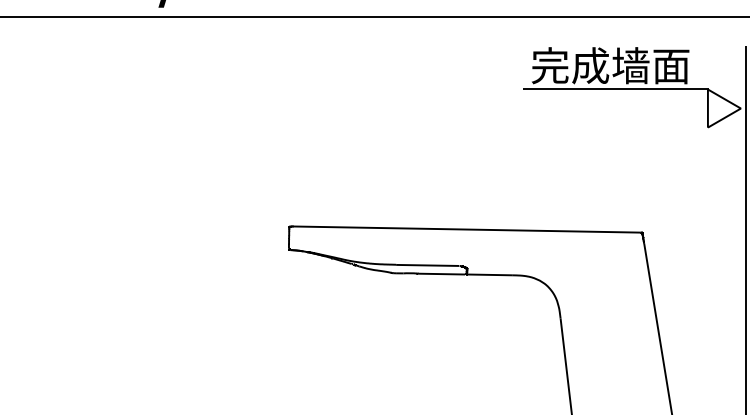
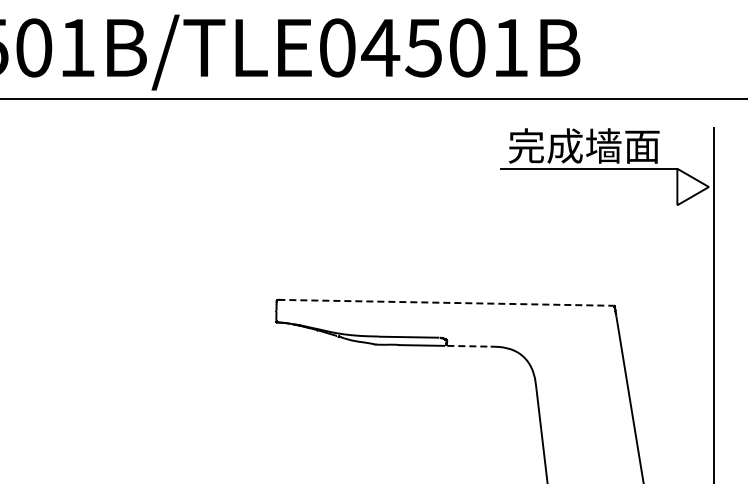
line: (466, 229) -> (446, 302), solid -> dashed
line: (489, 275) -> (468, 346), solid -> dashed

